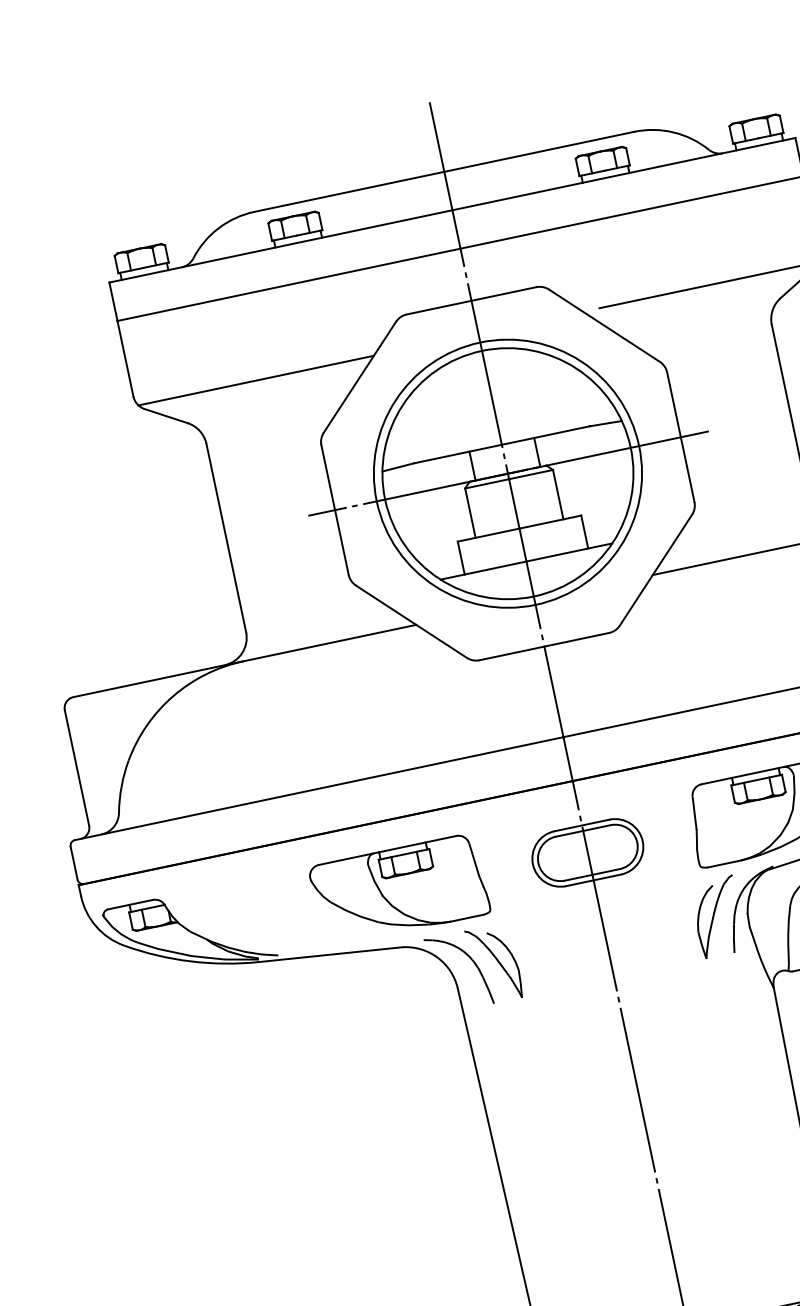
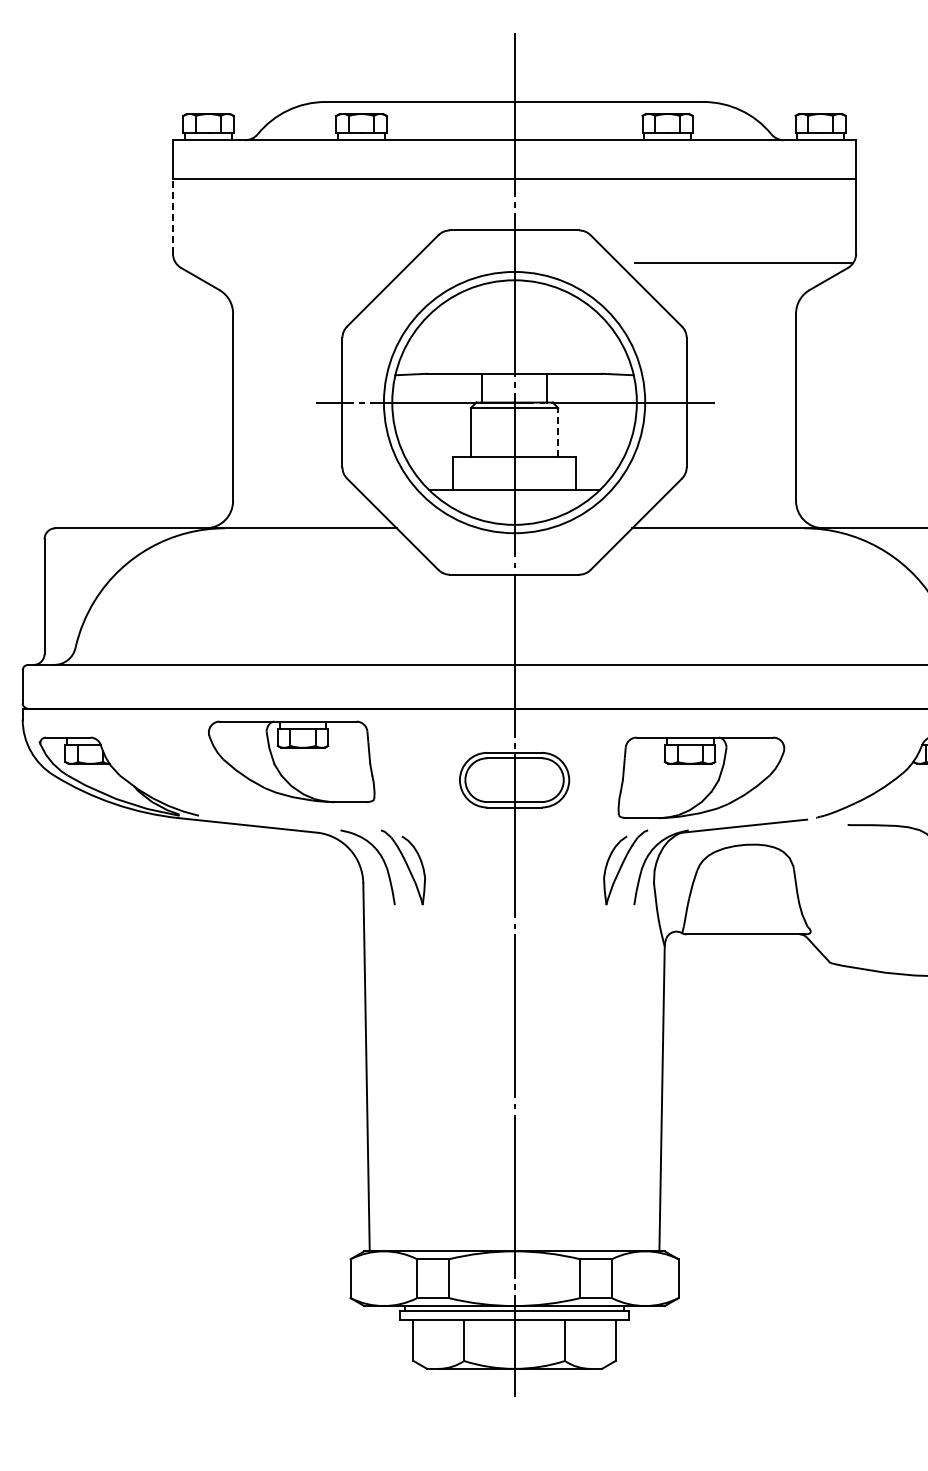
line: (125, 359) -> (172, 216), solid -> dashed
line: (256, 380) -> (293, 263), removed
line: (558, 494) -> (558, 432), solid -> dashed
part: (399, 889) -> (291, 761), moved

